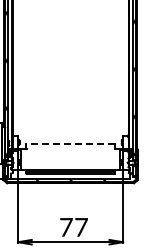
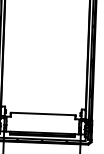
line: (70, 143) -> (43, 113), dashed -> solid

